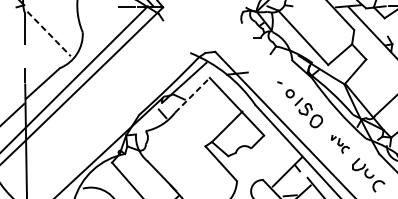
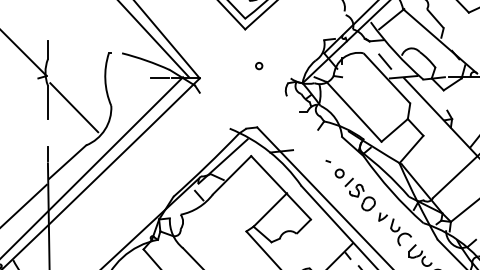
line: (49, 34) -> (74, 108), dashed -> solid
line: (192, 94) -> (232, 174), dashed -> solid
part: (339, 144) -> (394, 229), size x1.67

